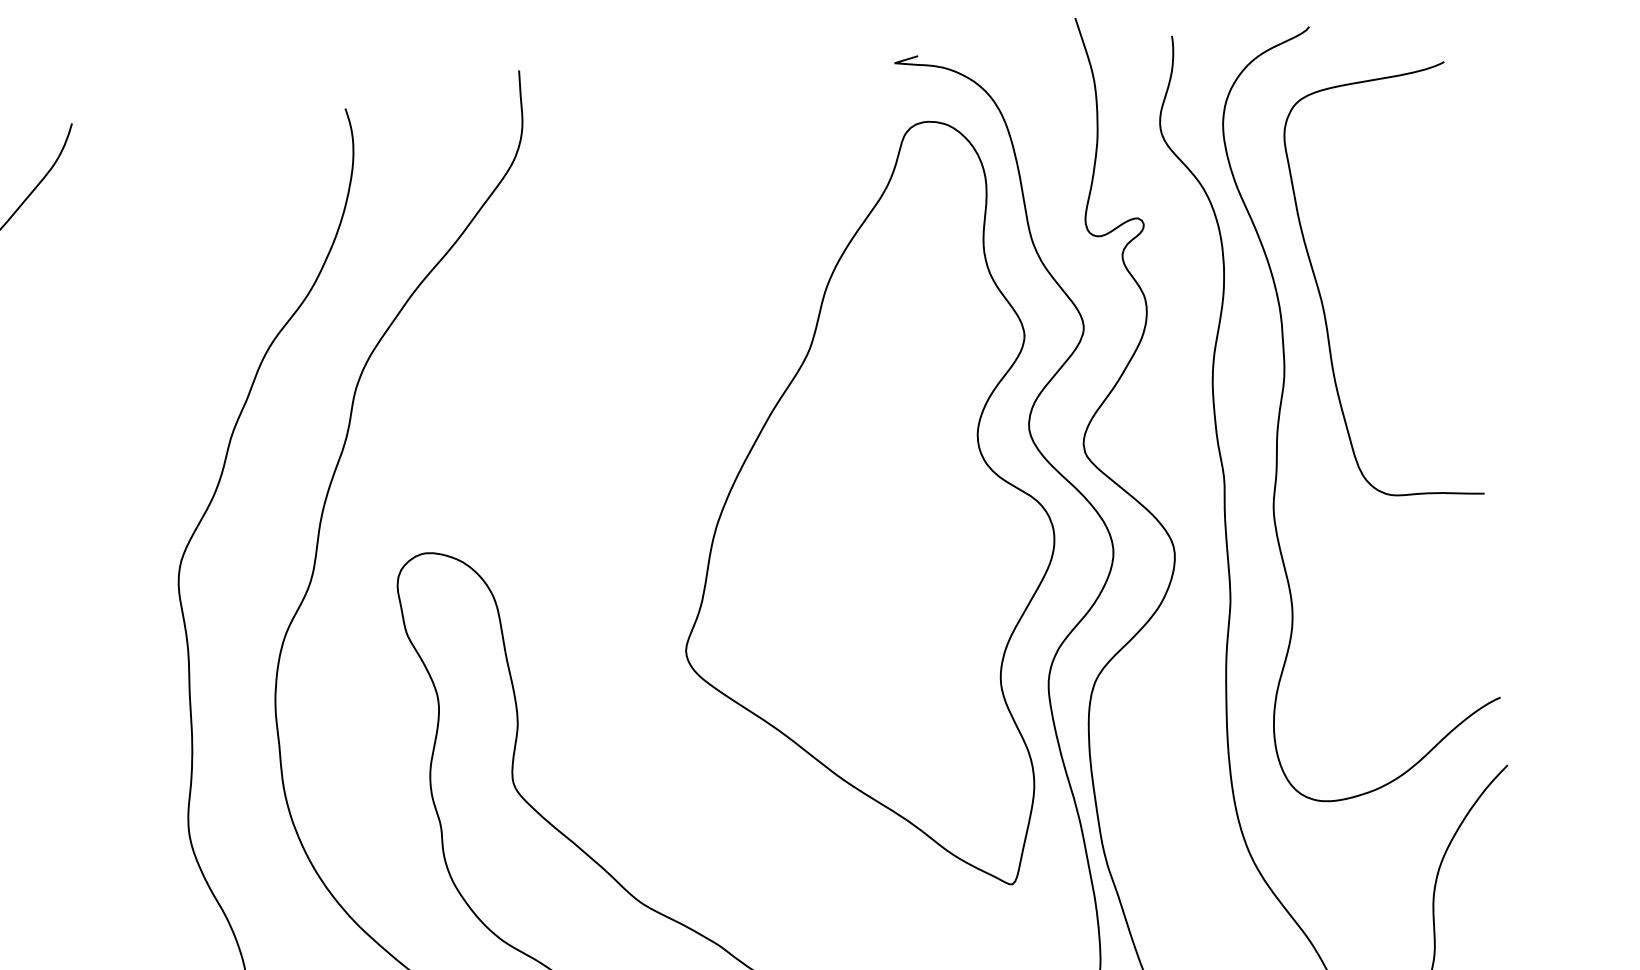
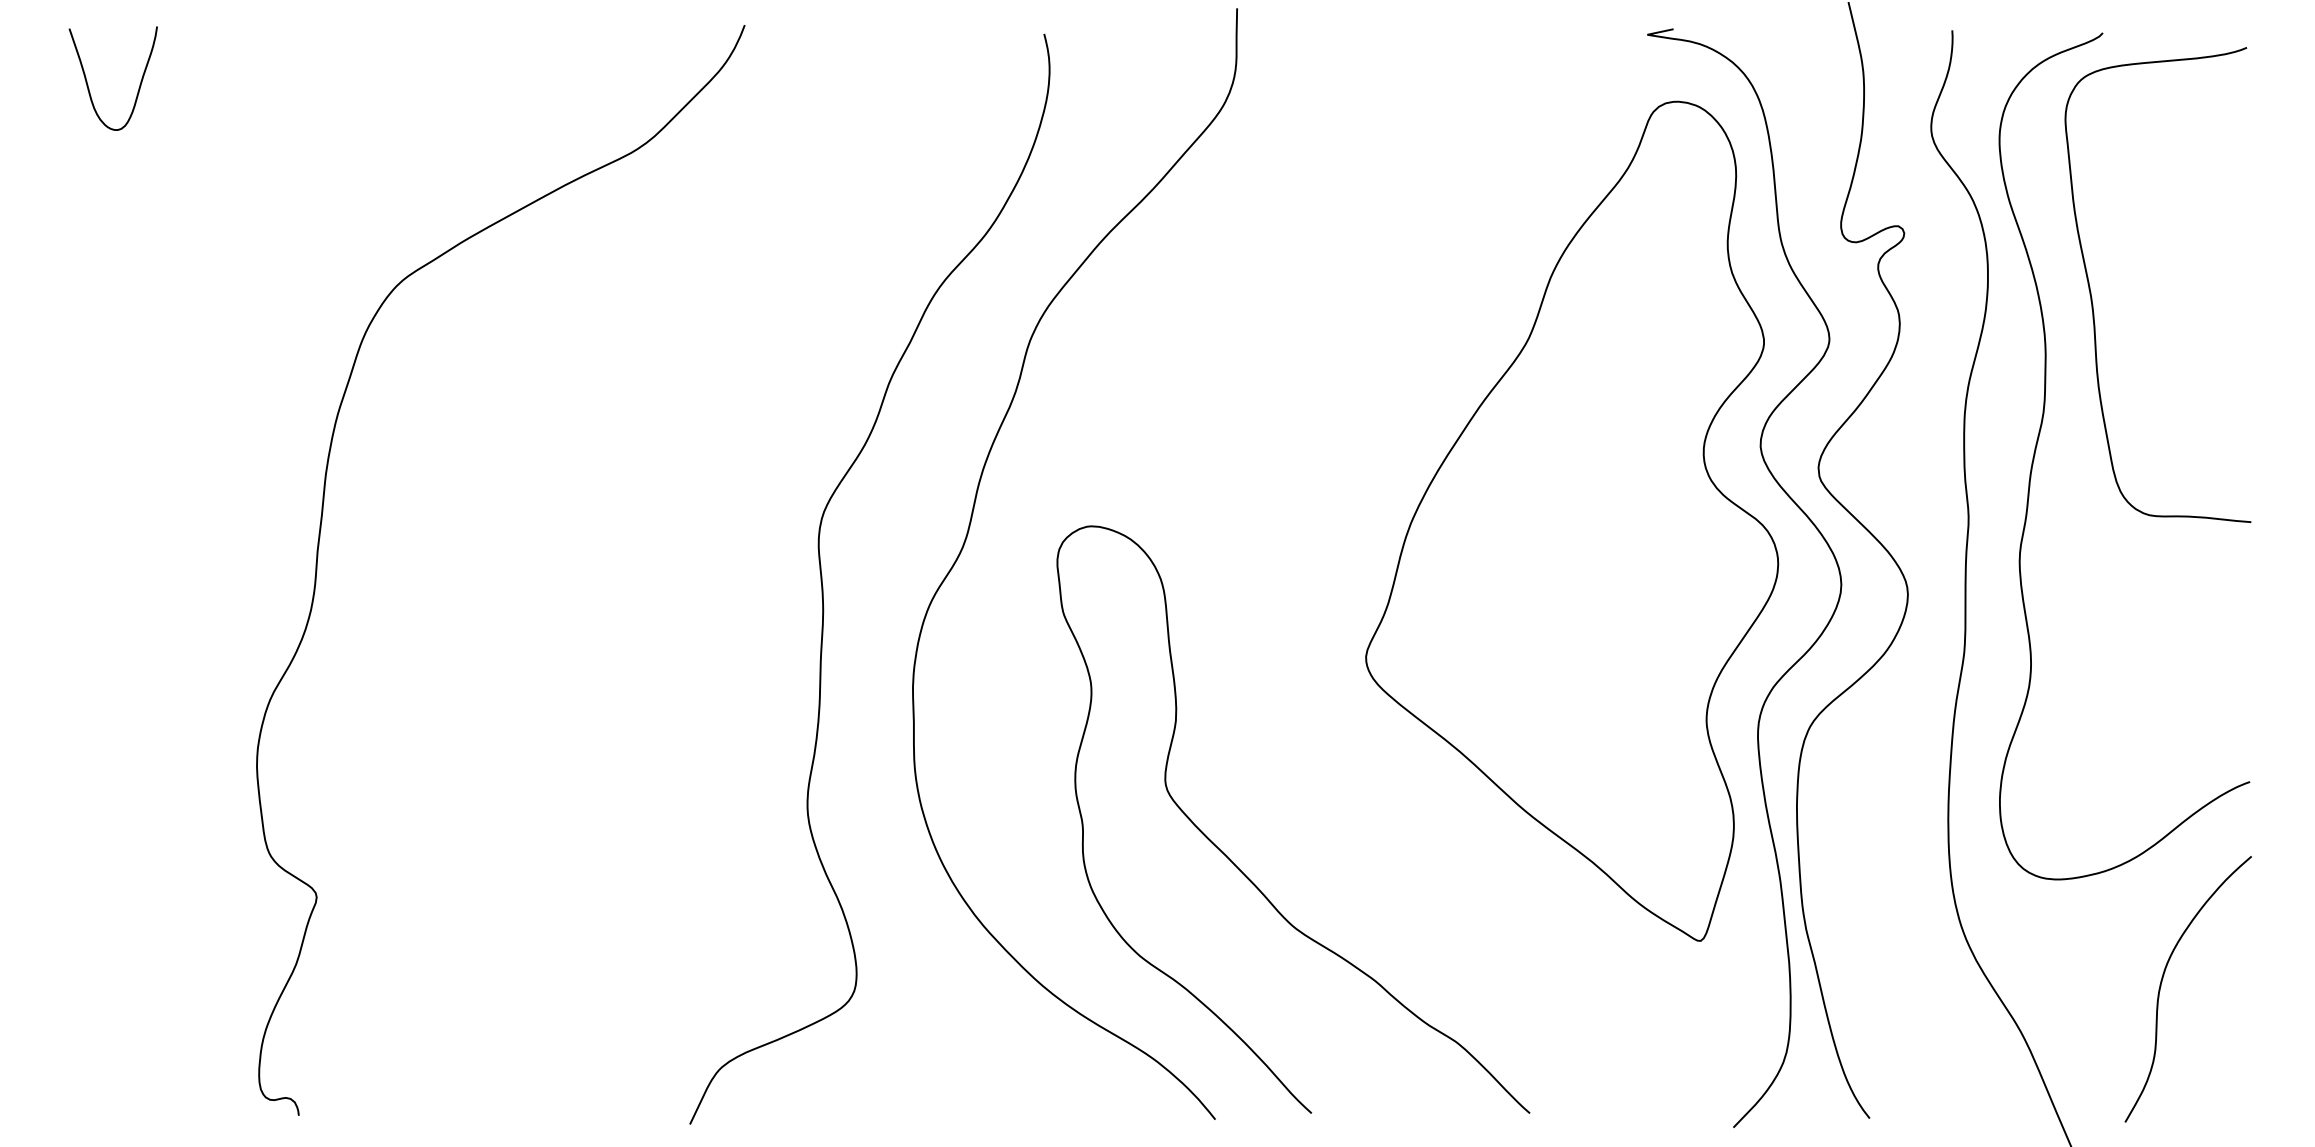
curve: (1322, 301) -> (2092, 297), moved

